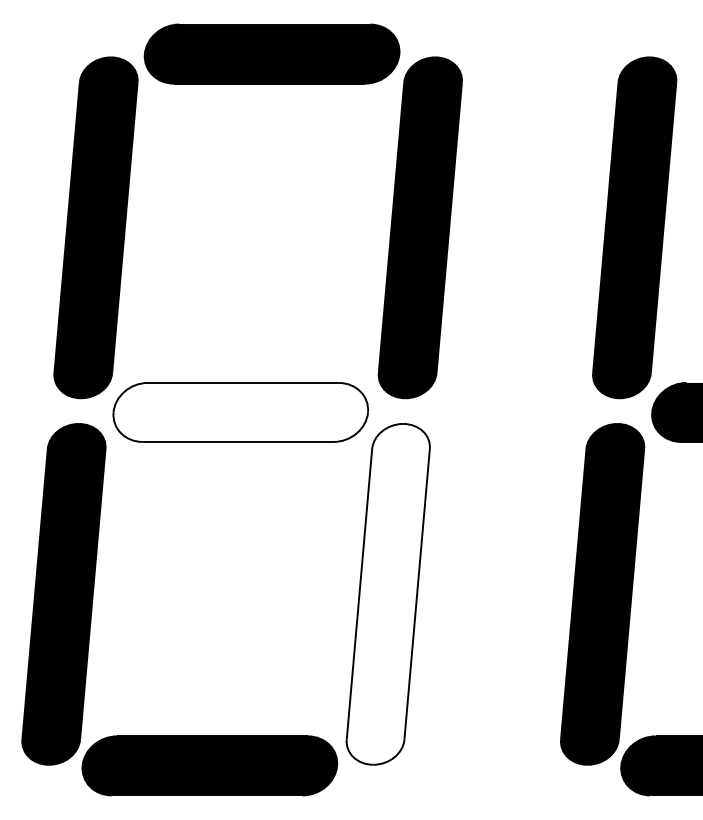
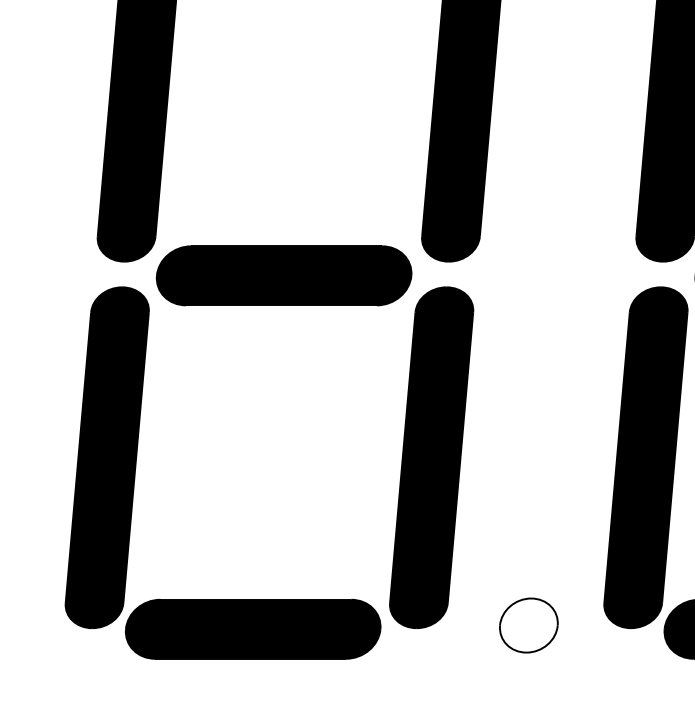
fill: (240, 411) -> (283, 274), added
fill: (387, 593) -> (430, 456), added
part: (485, 762) -> (528, 625), added

